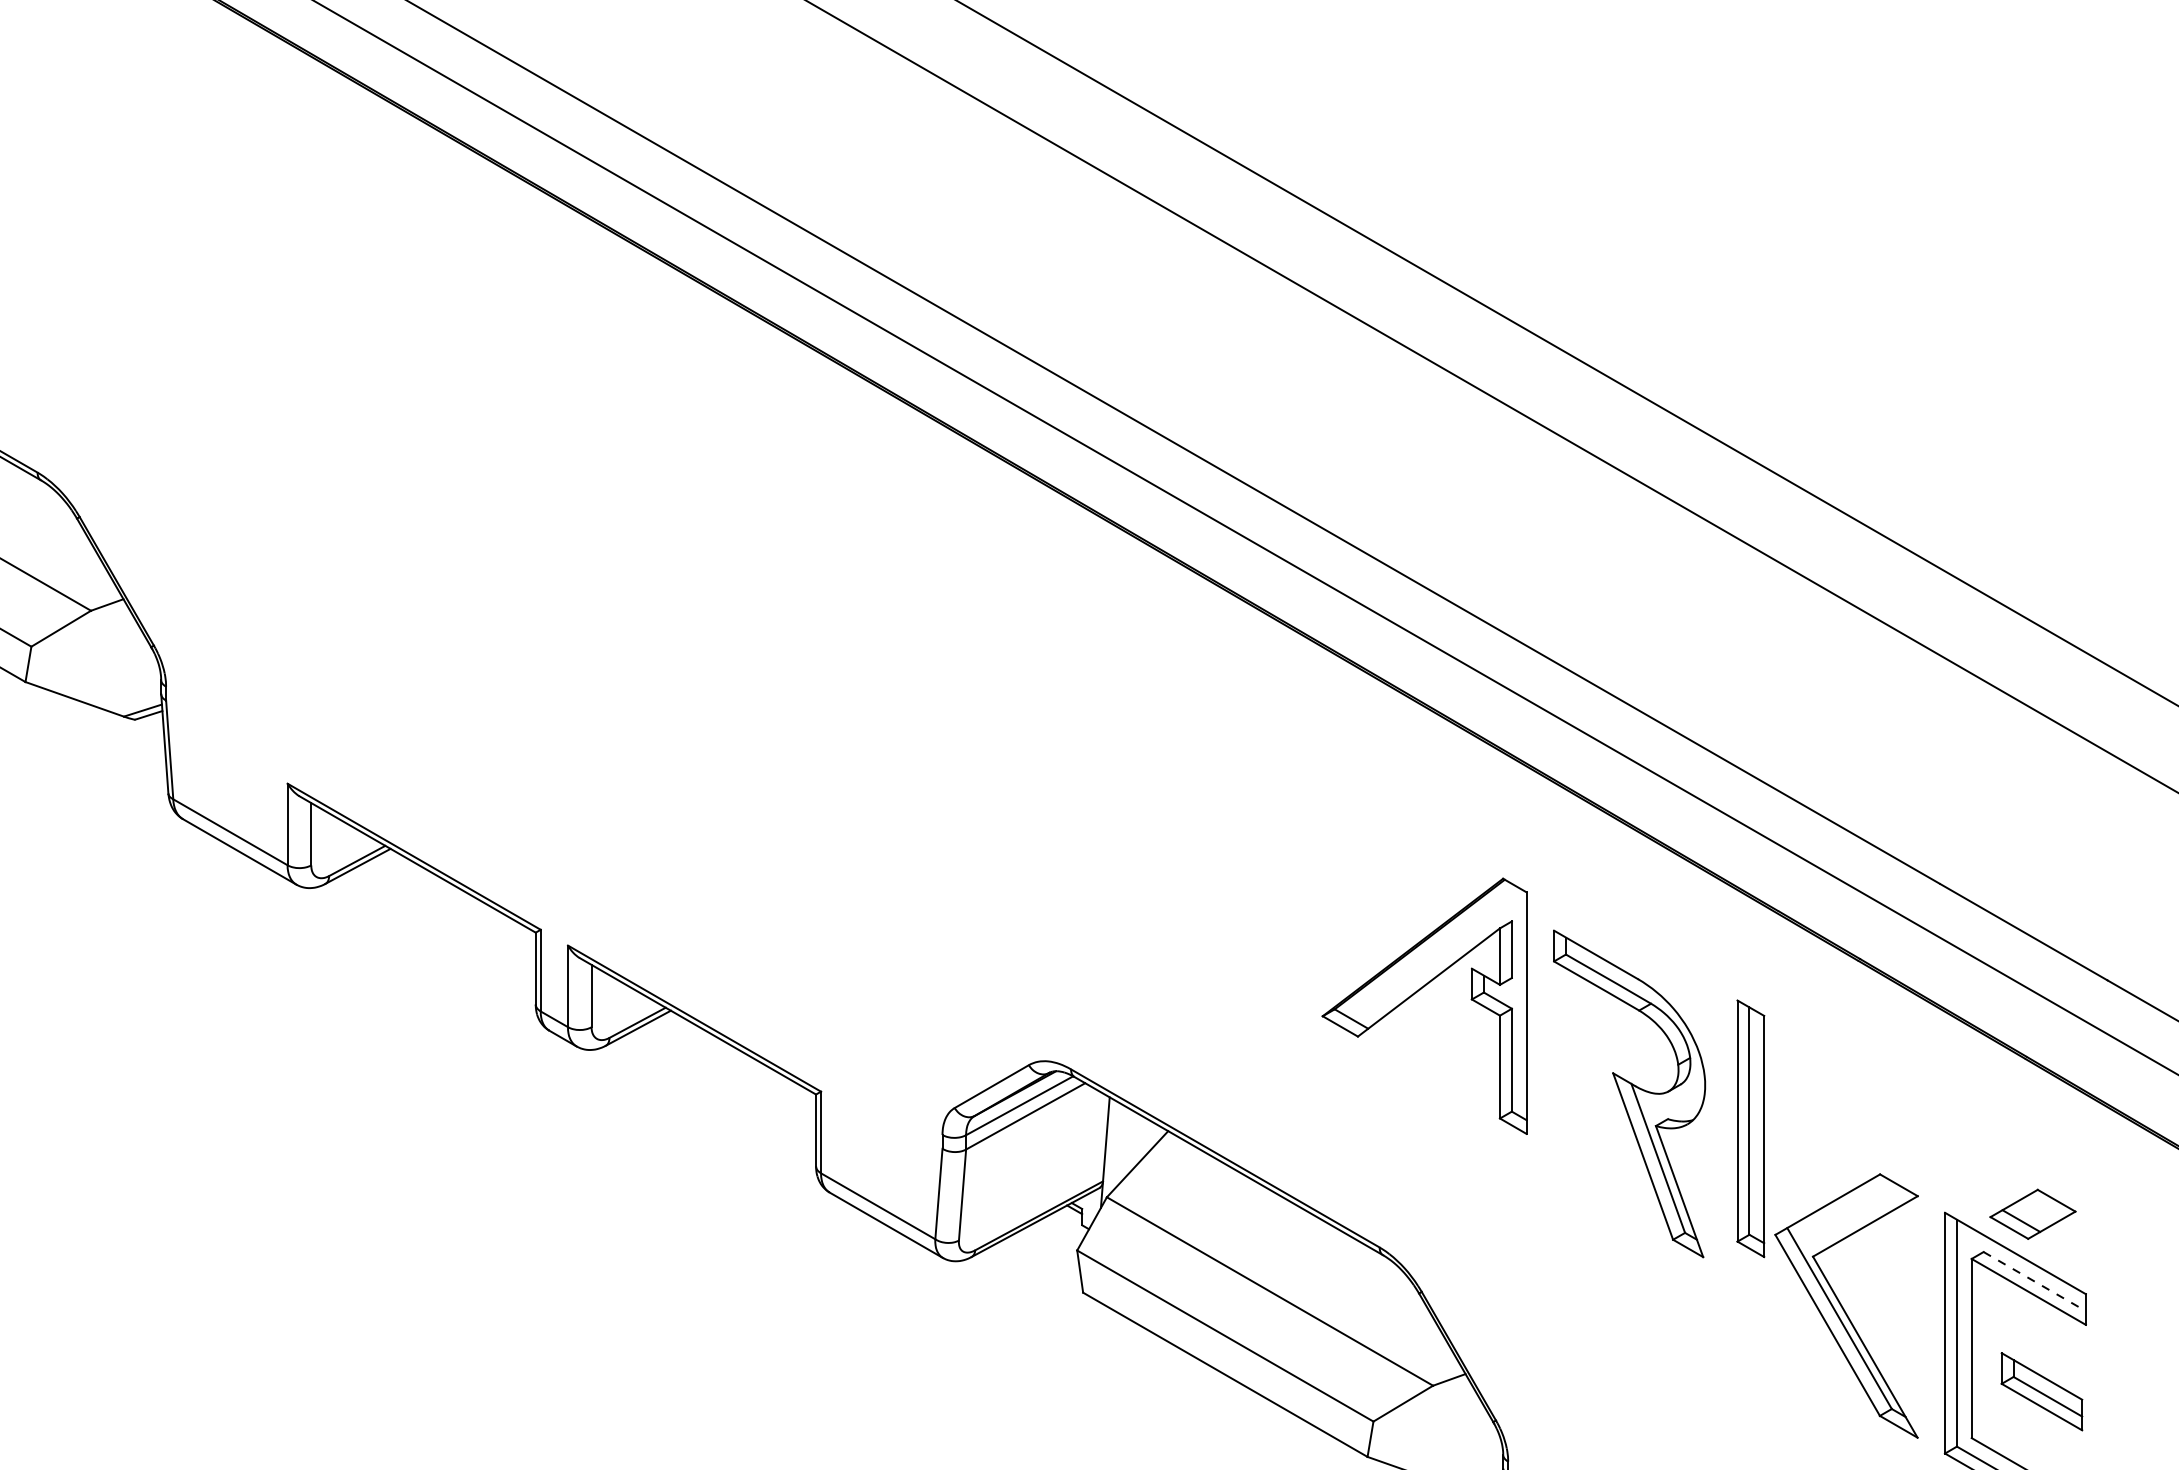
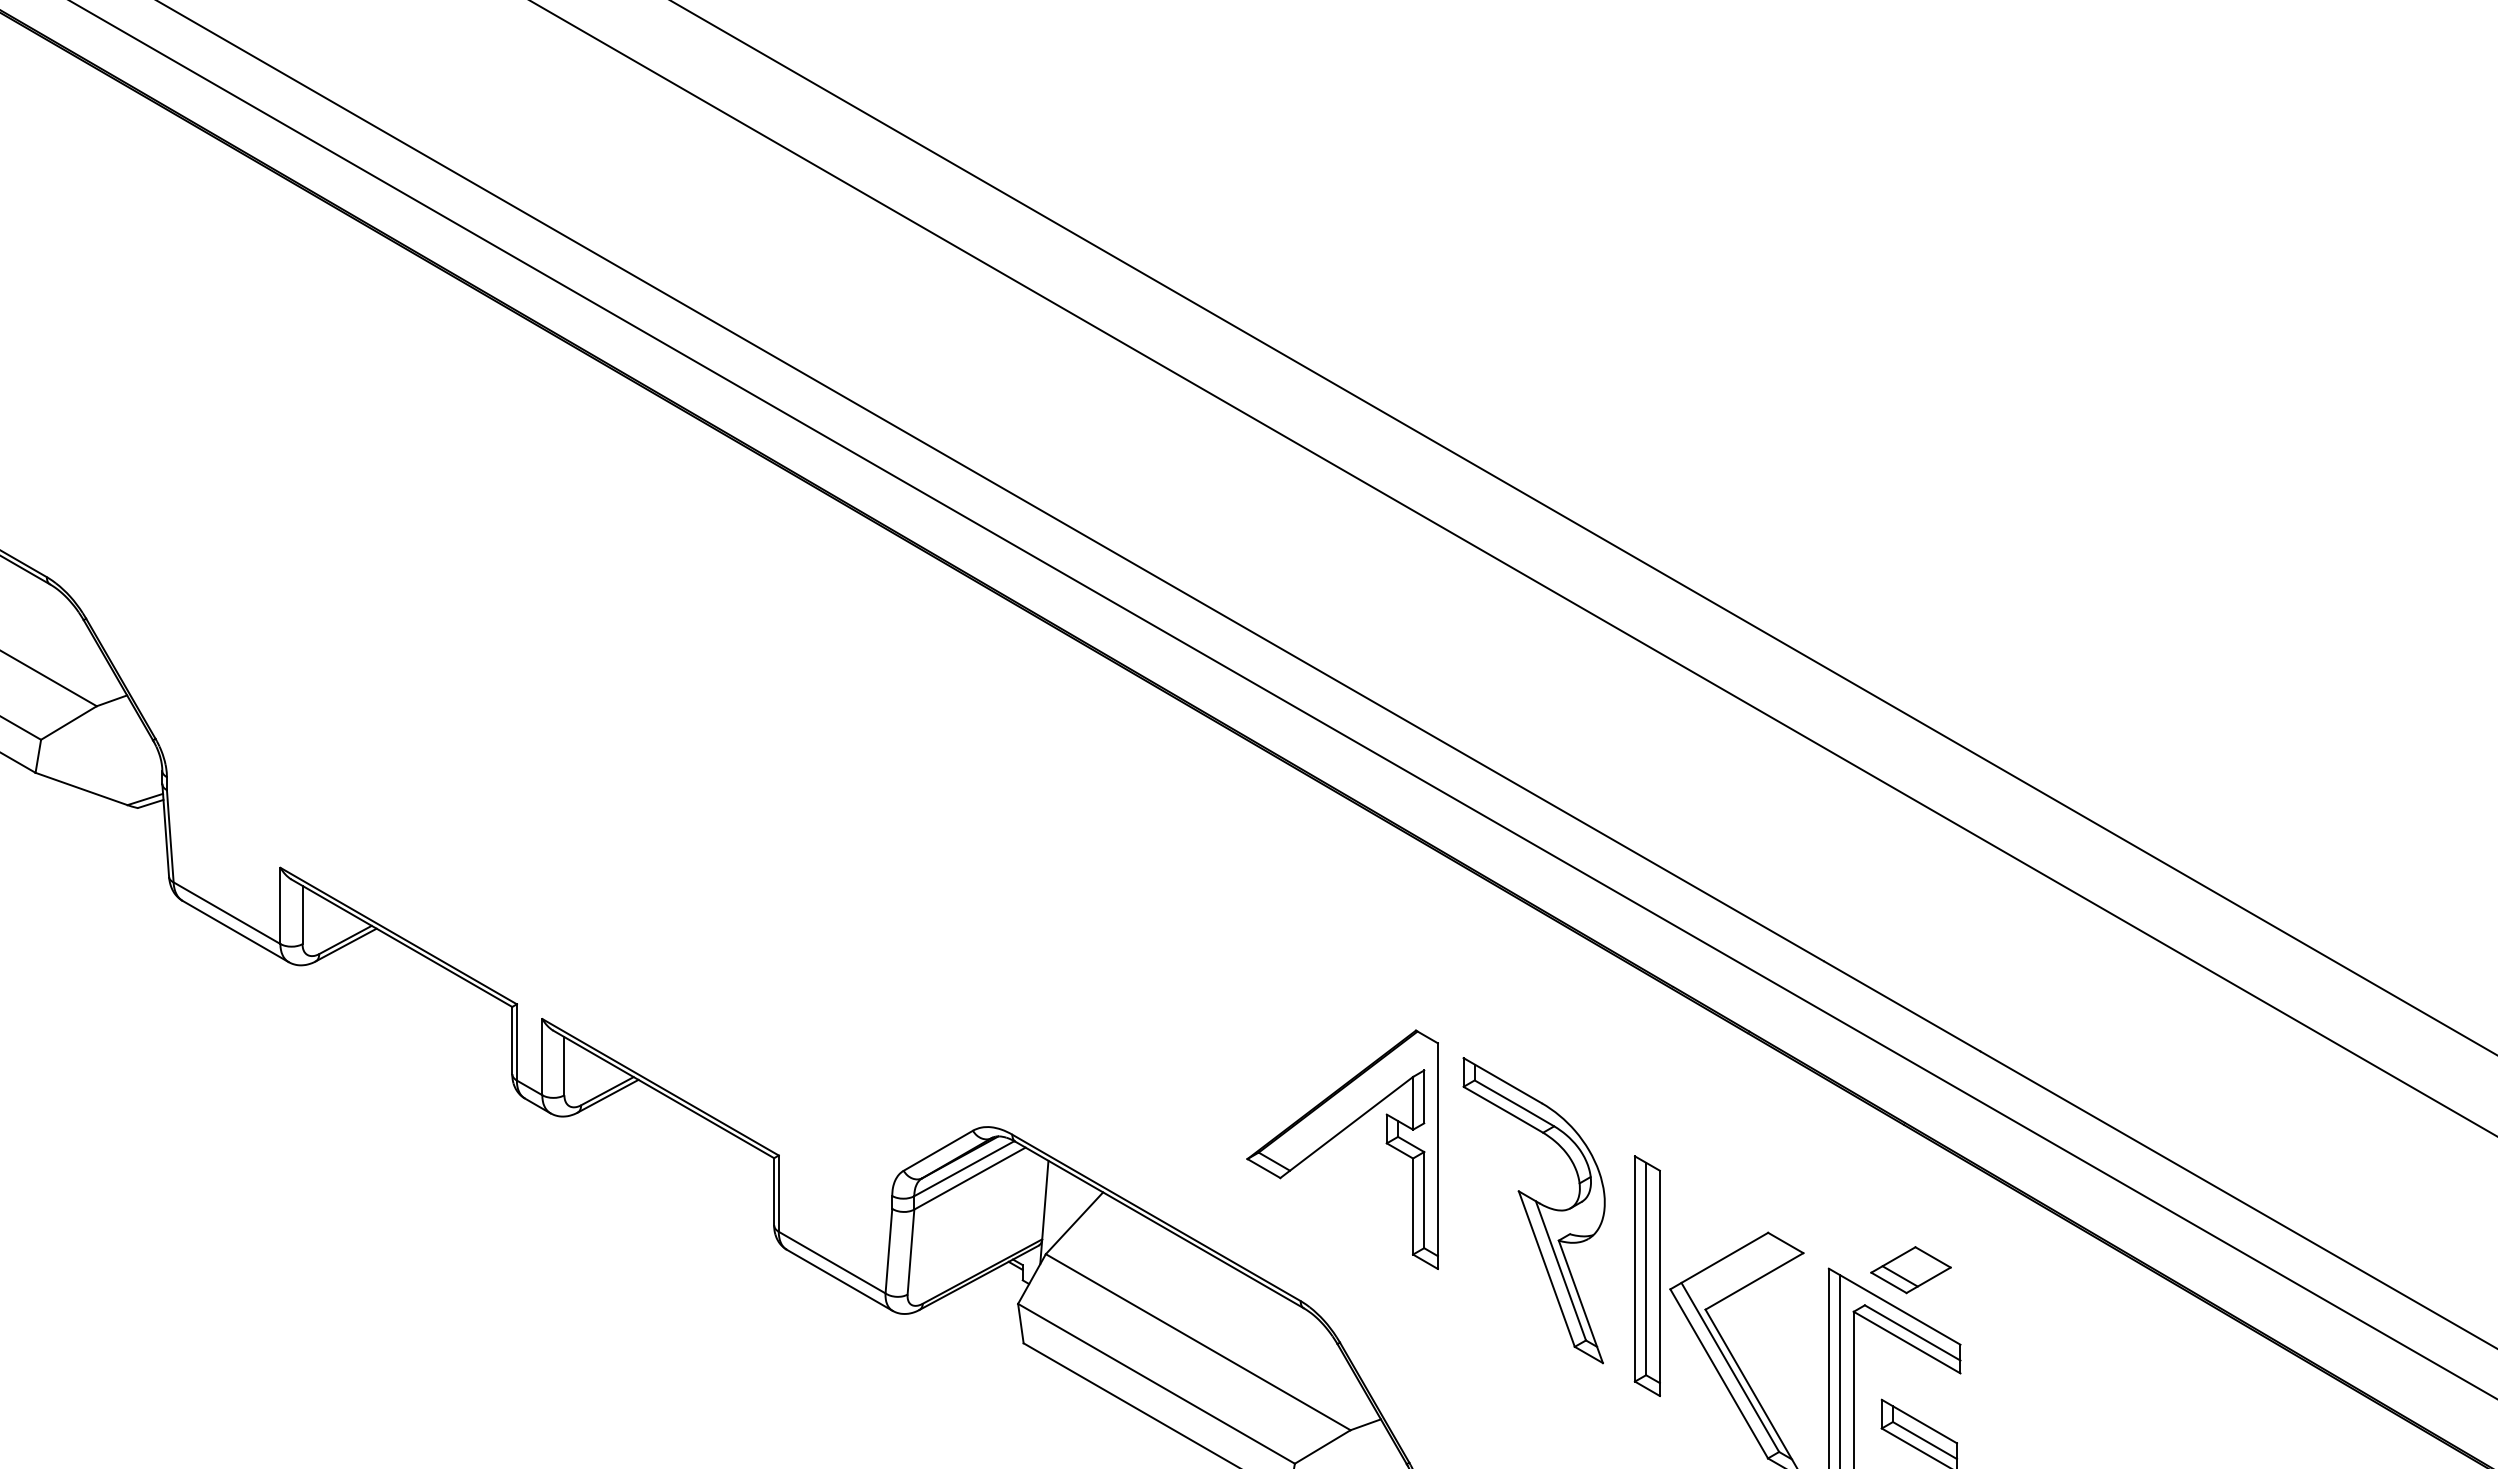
part: (1416, 993) -> (1335, 1137), moved
part: (1628, 1093) -> (1533, 1210), moved
part: (1749, 1128) -> (1646, 1275), moved
line: (2035, 1282) -> (1913, 1333), dashed -> solid

